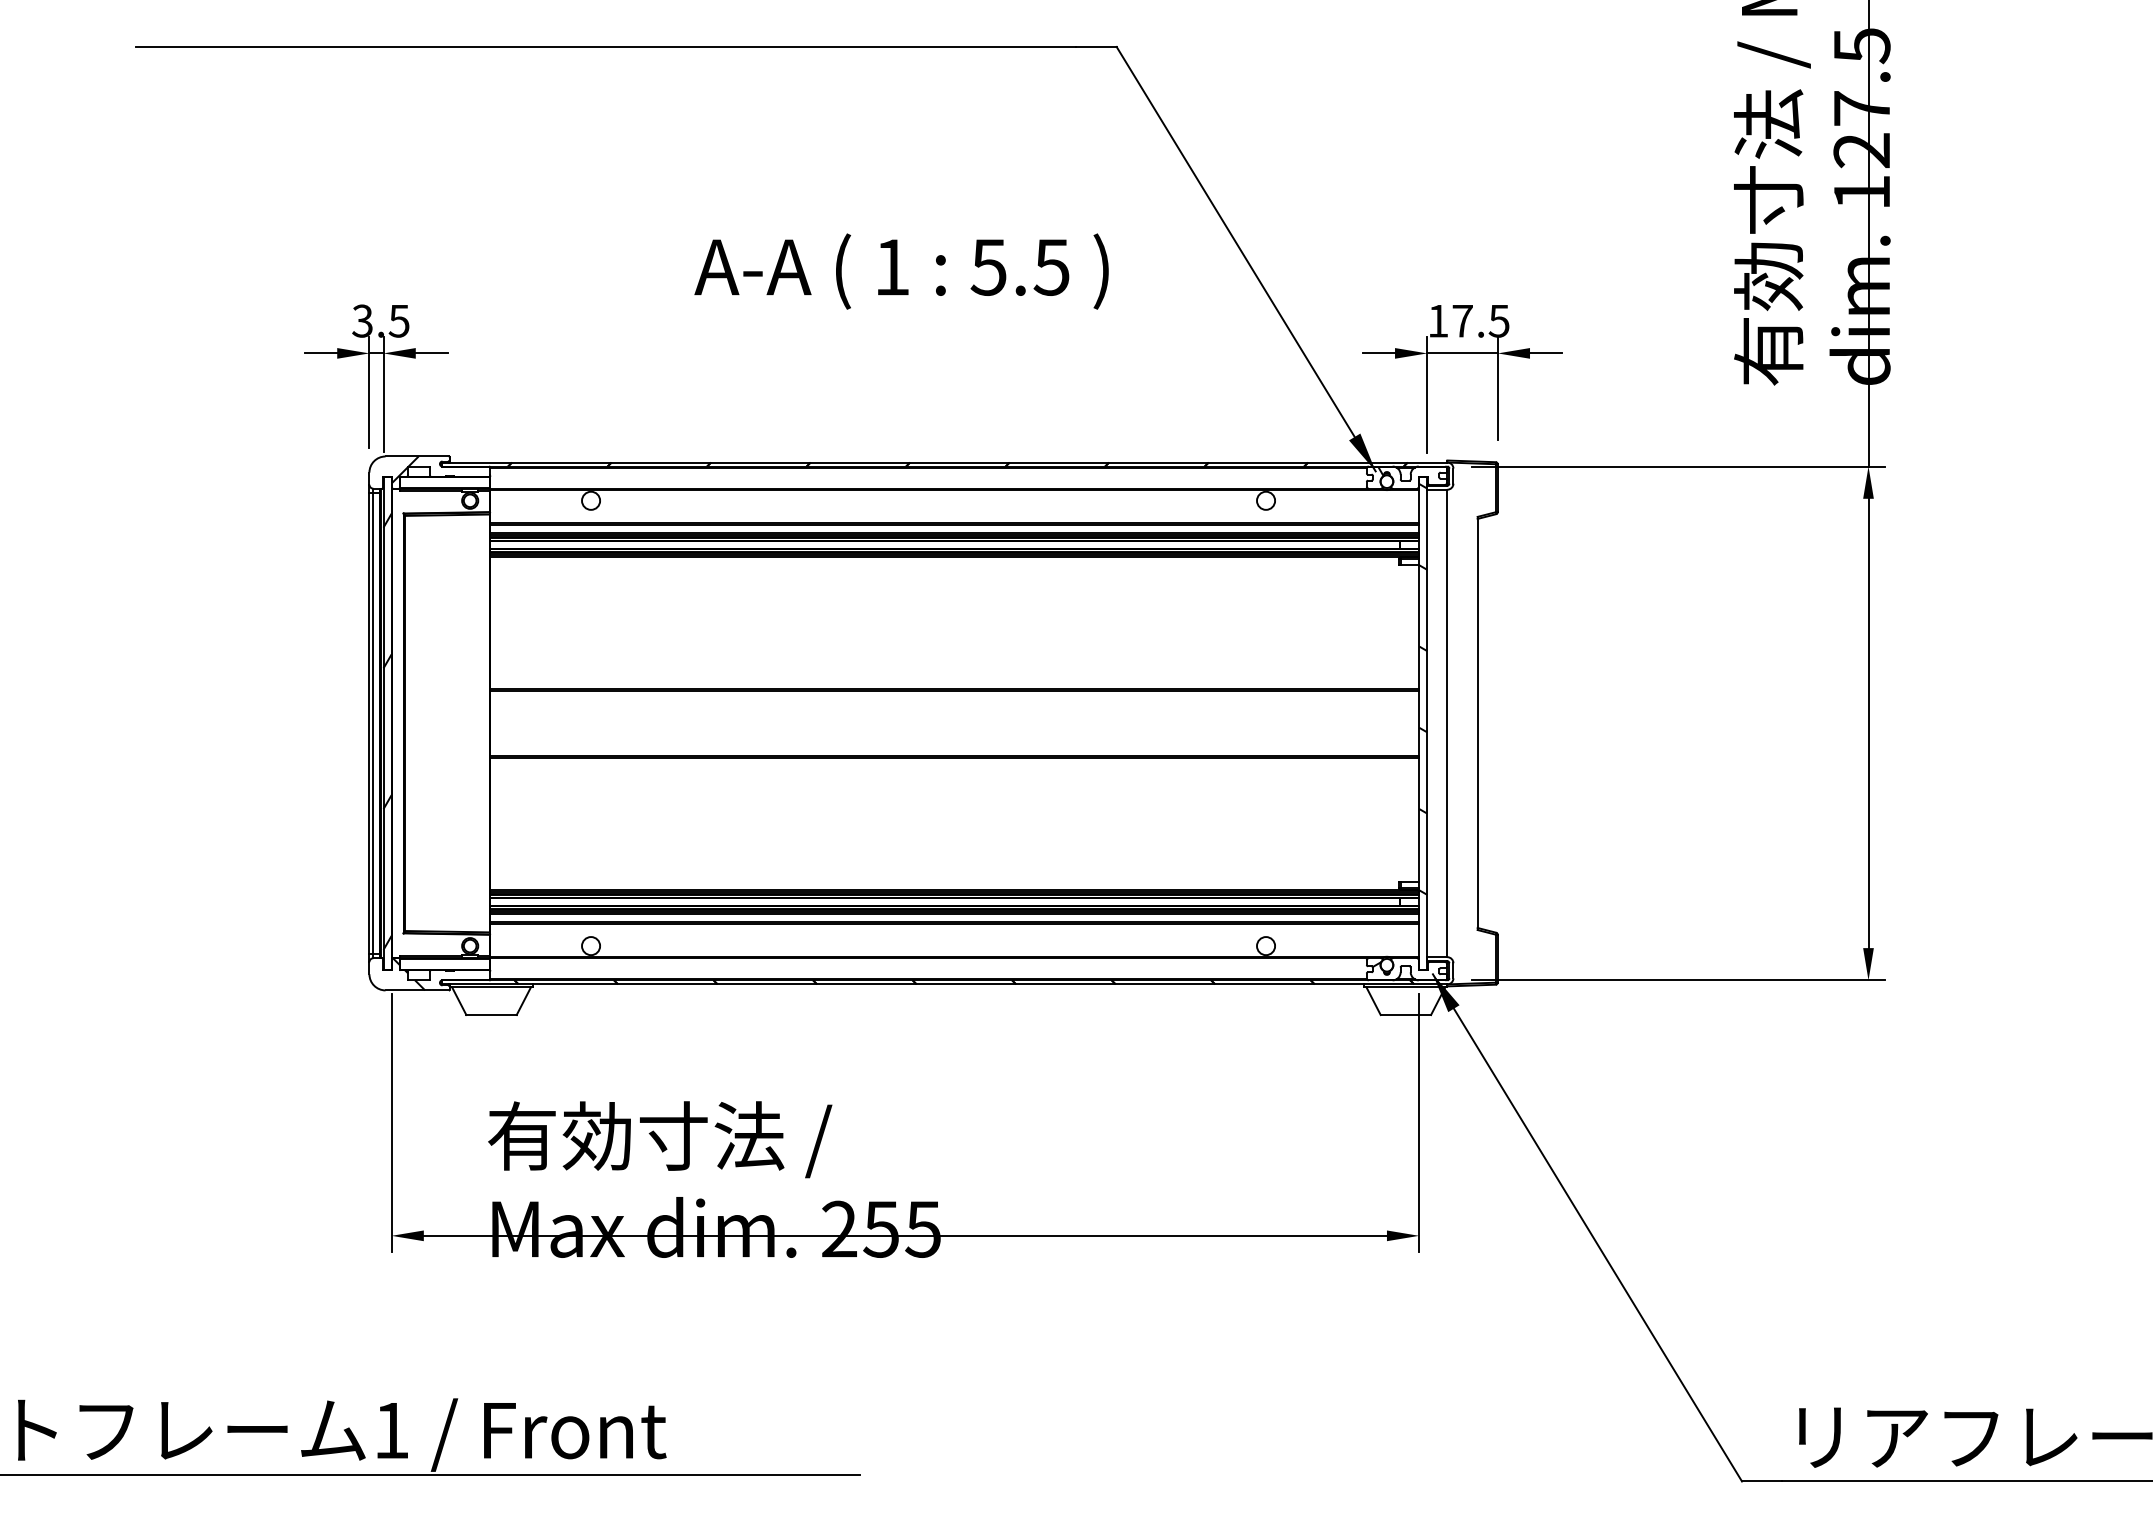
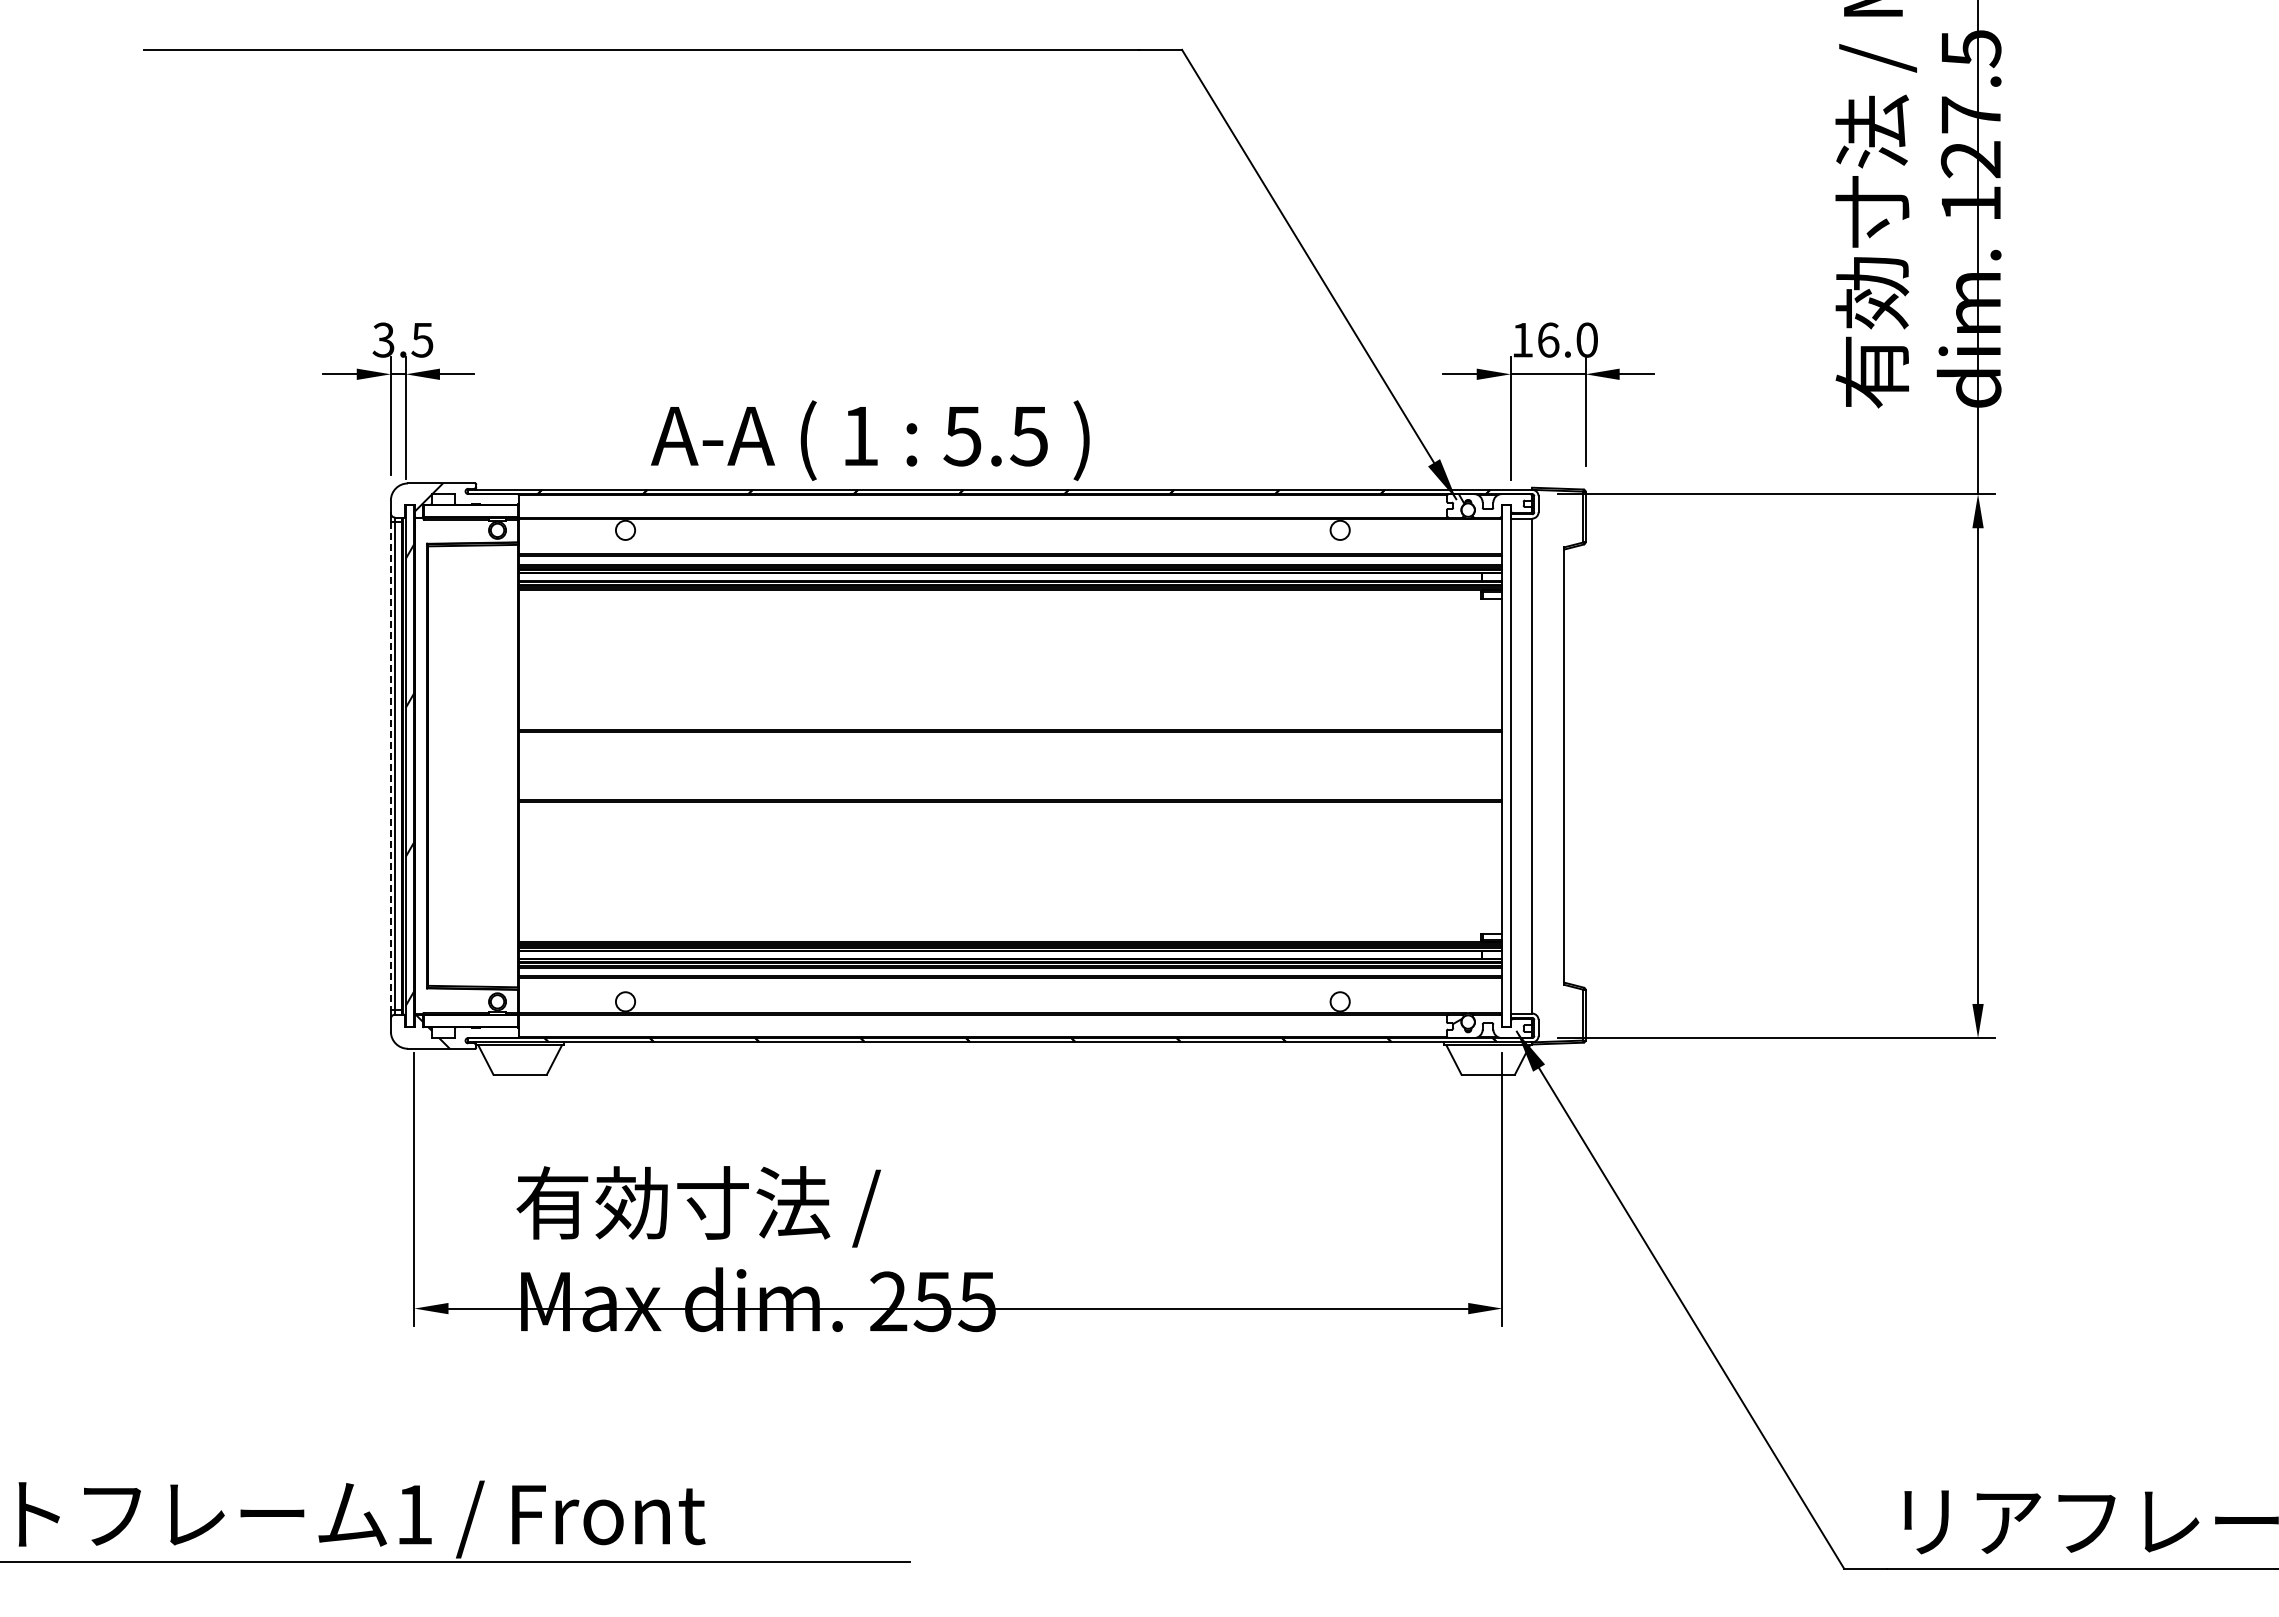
text: (901, 271) -> (870, 440), moved
text: (1480, 320) -> (1567, 339), 17.5 -> 16.0
hatch: (1423, 688) -> (1506, 729), removed
line: (369, 723) -> (390, 766), solid -> dashed

